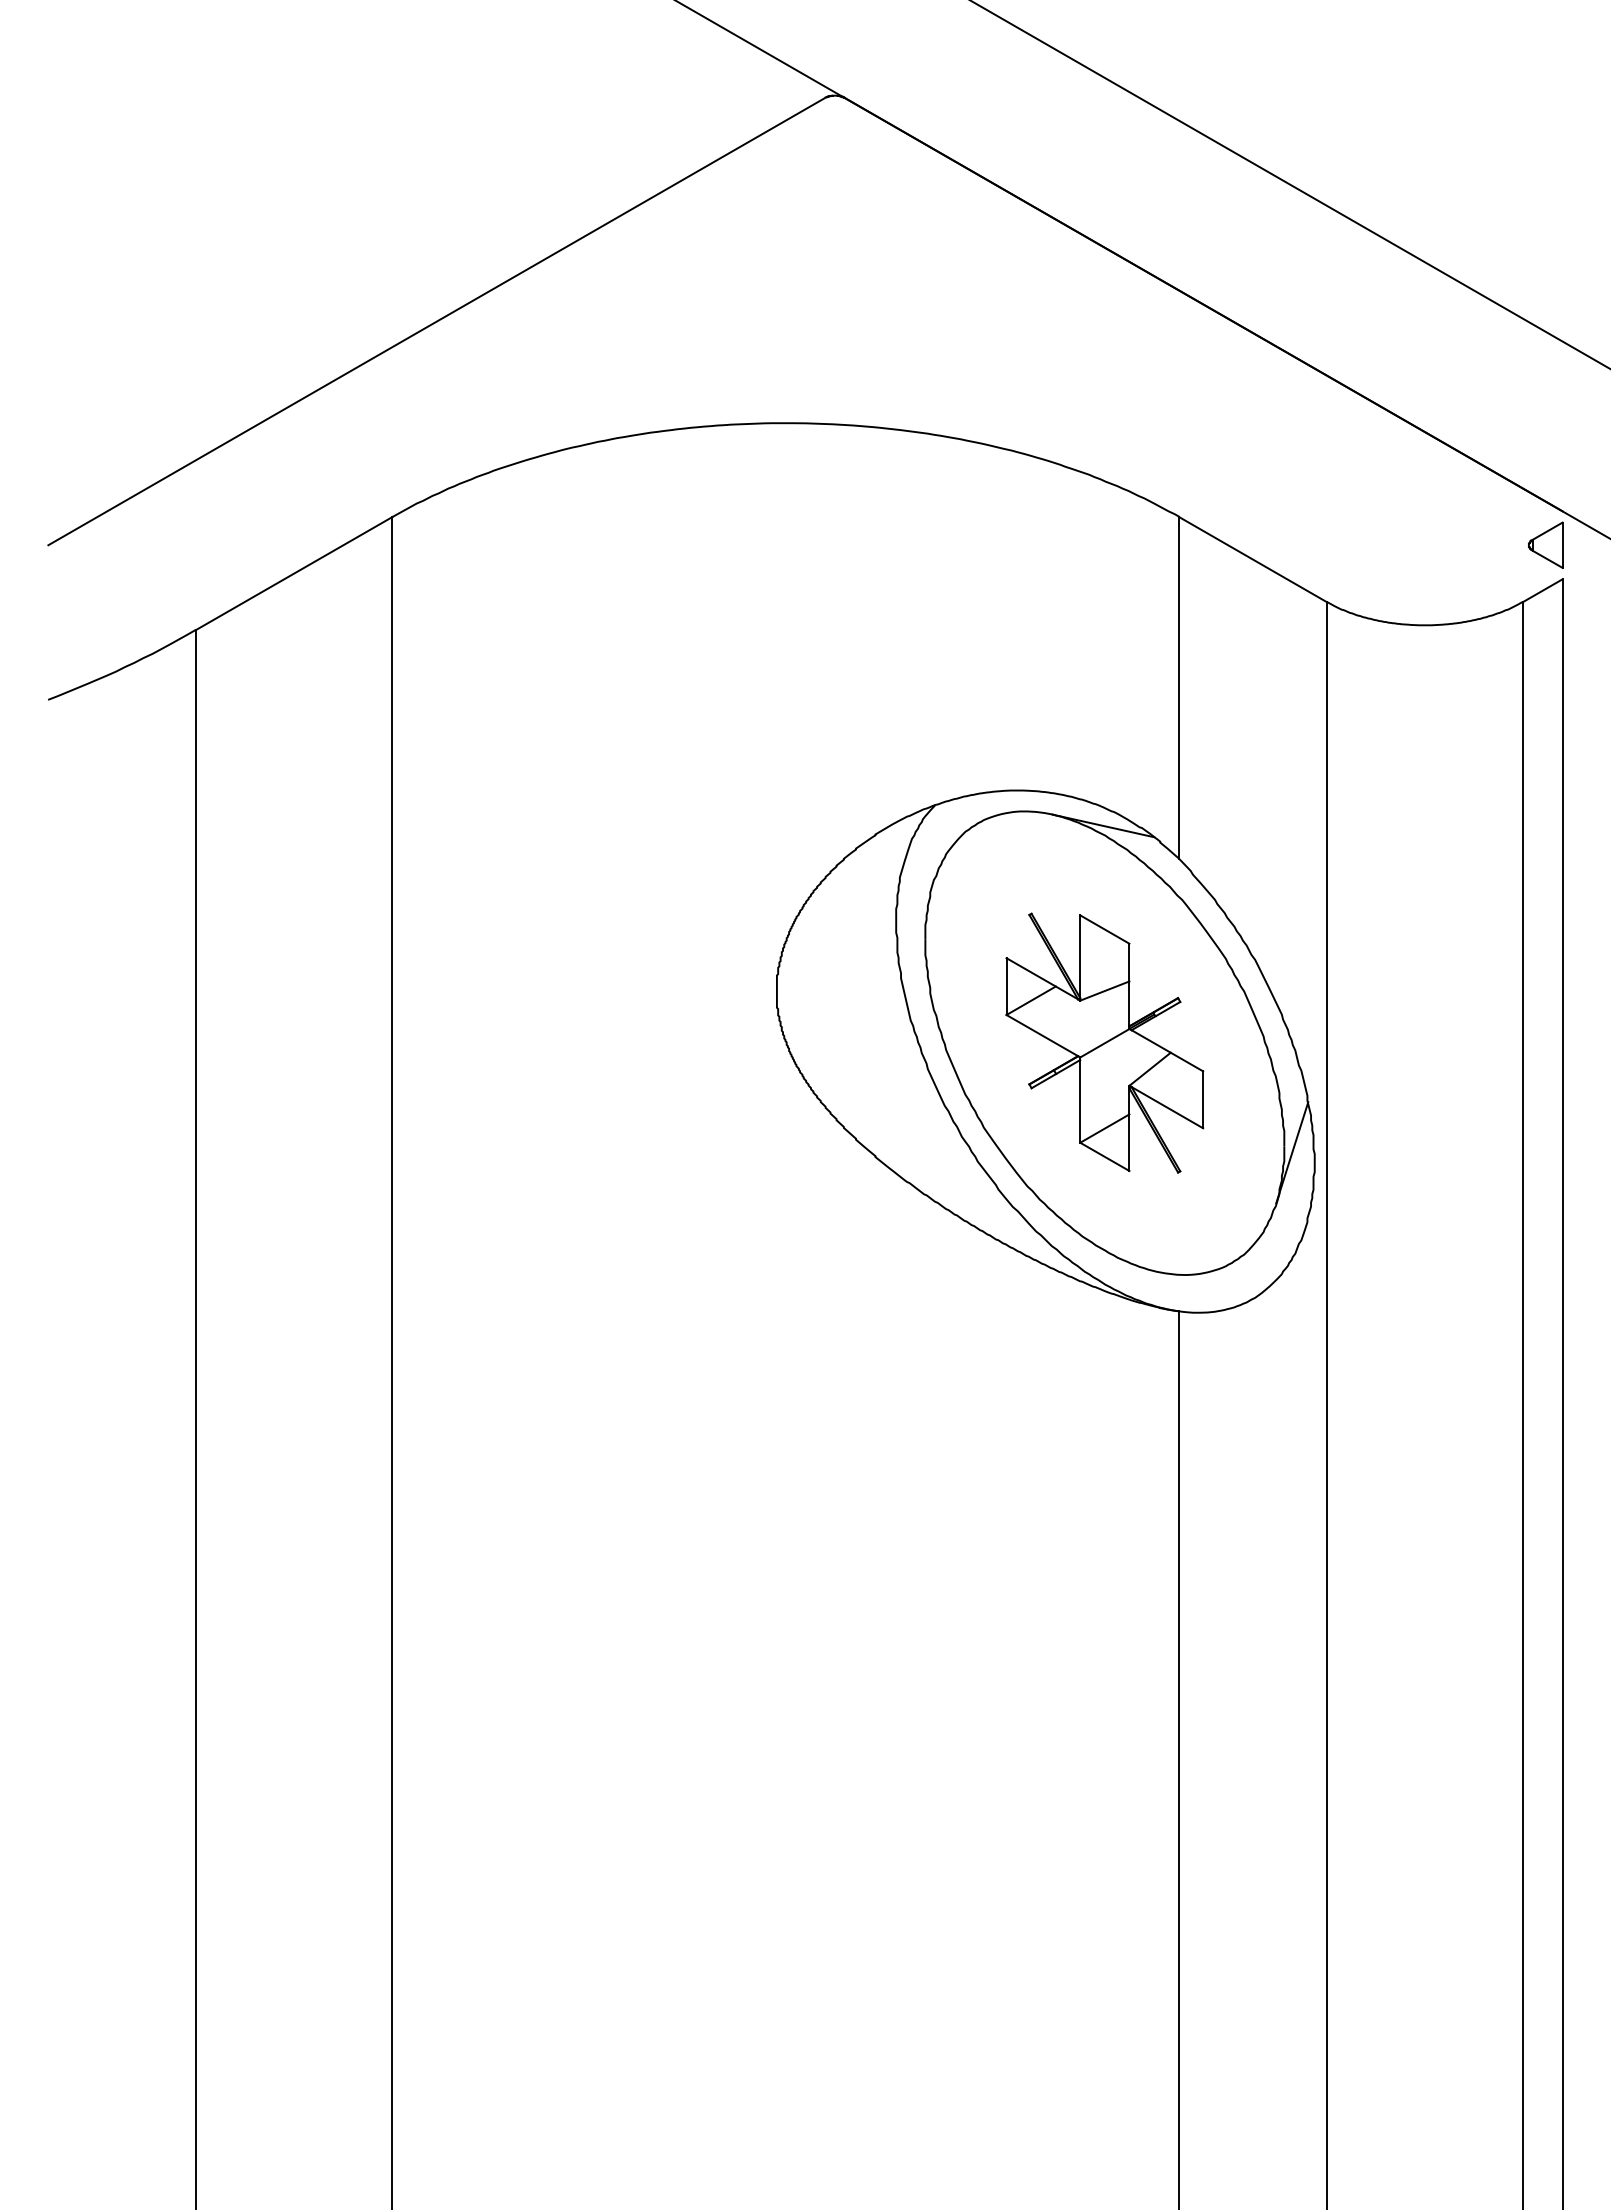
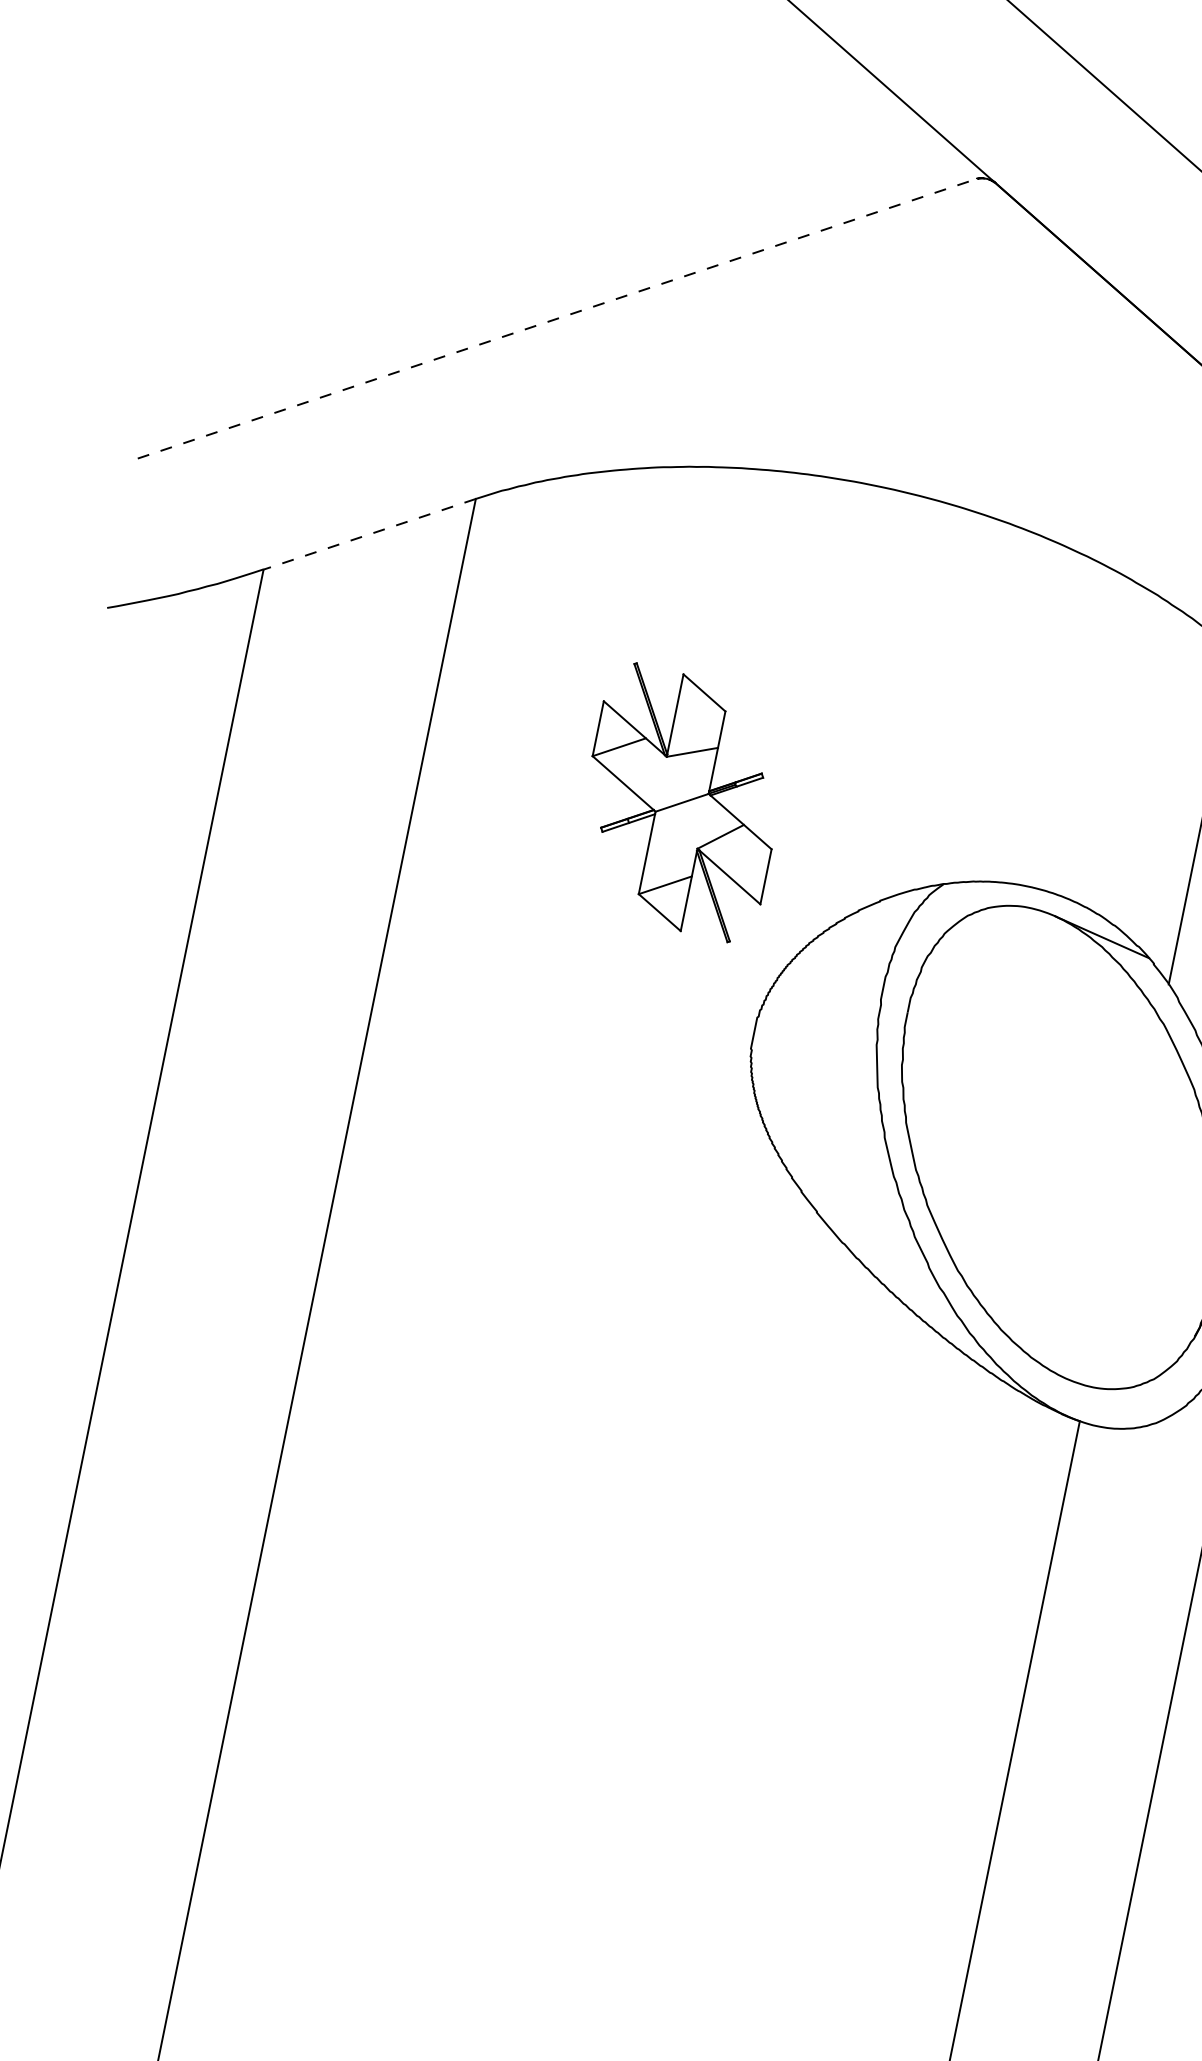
line: (437, 321) -> (557, 318), solid -> dashed
line: (293, 573) -> (369, 534), solid -> dashed
part: (1104, 1042) -> (681, 802), moved

